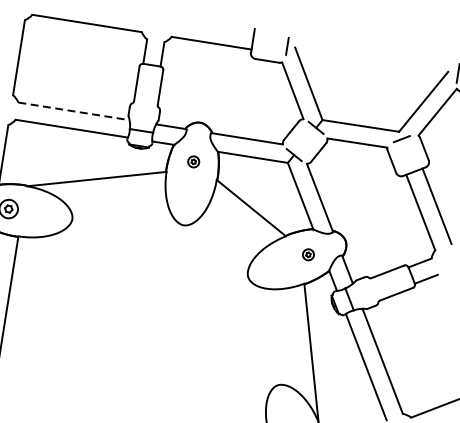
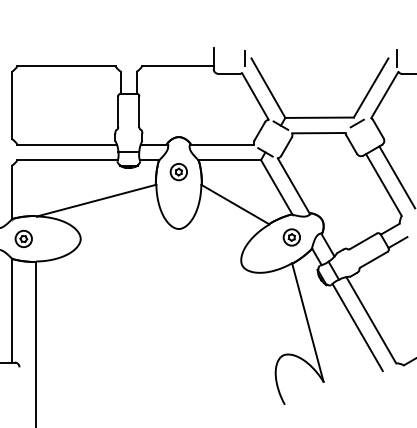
line: (74, 111) -> (67, 144), dashed -> solid
part: (193, 162) -> (178, 172), size x1.67
part: (308, 254) -> (291, 237), size x1.67

